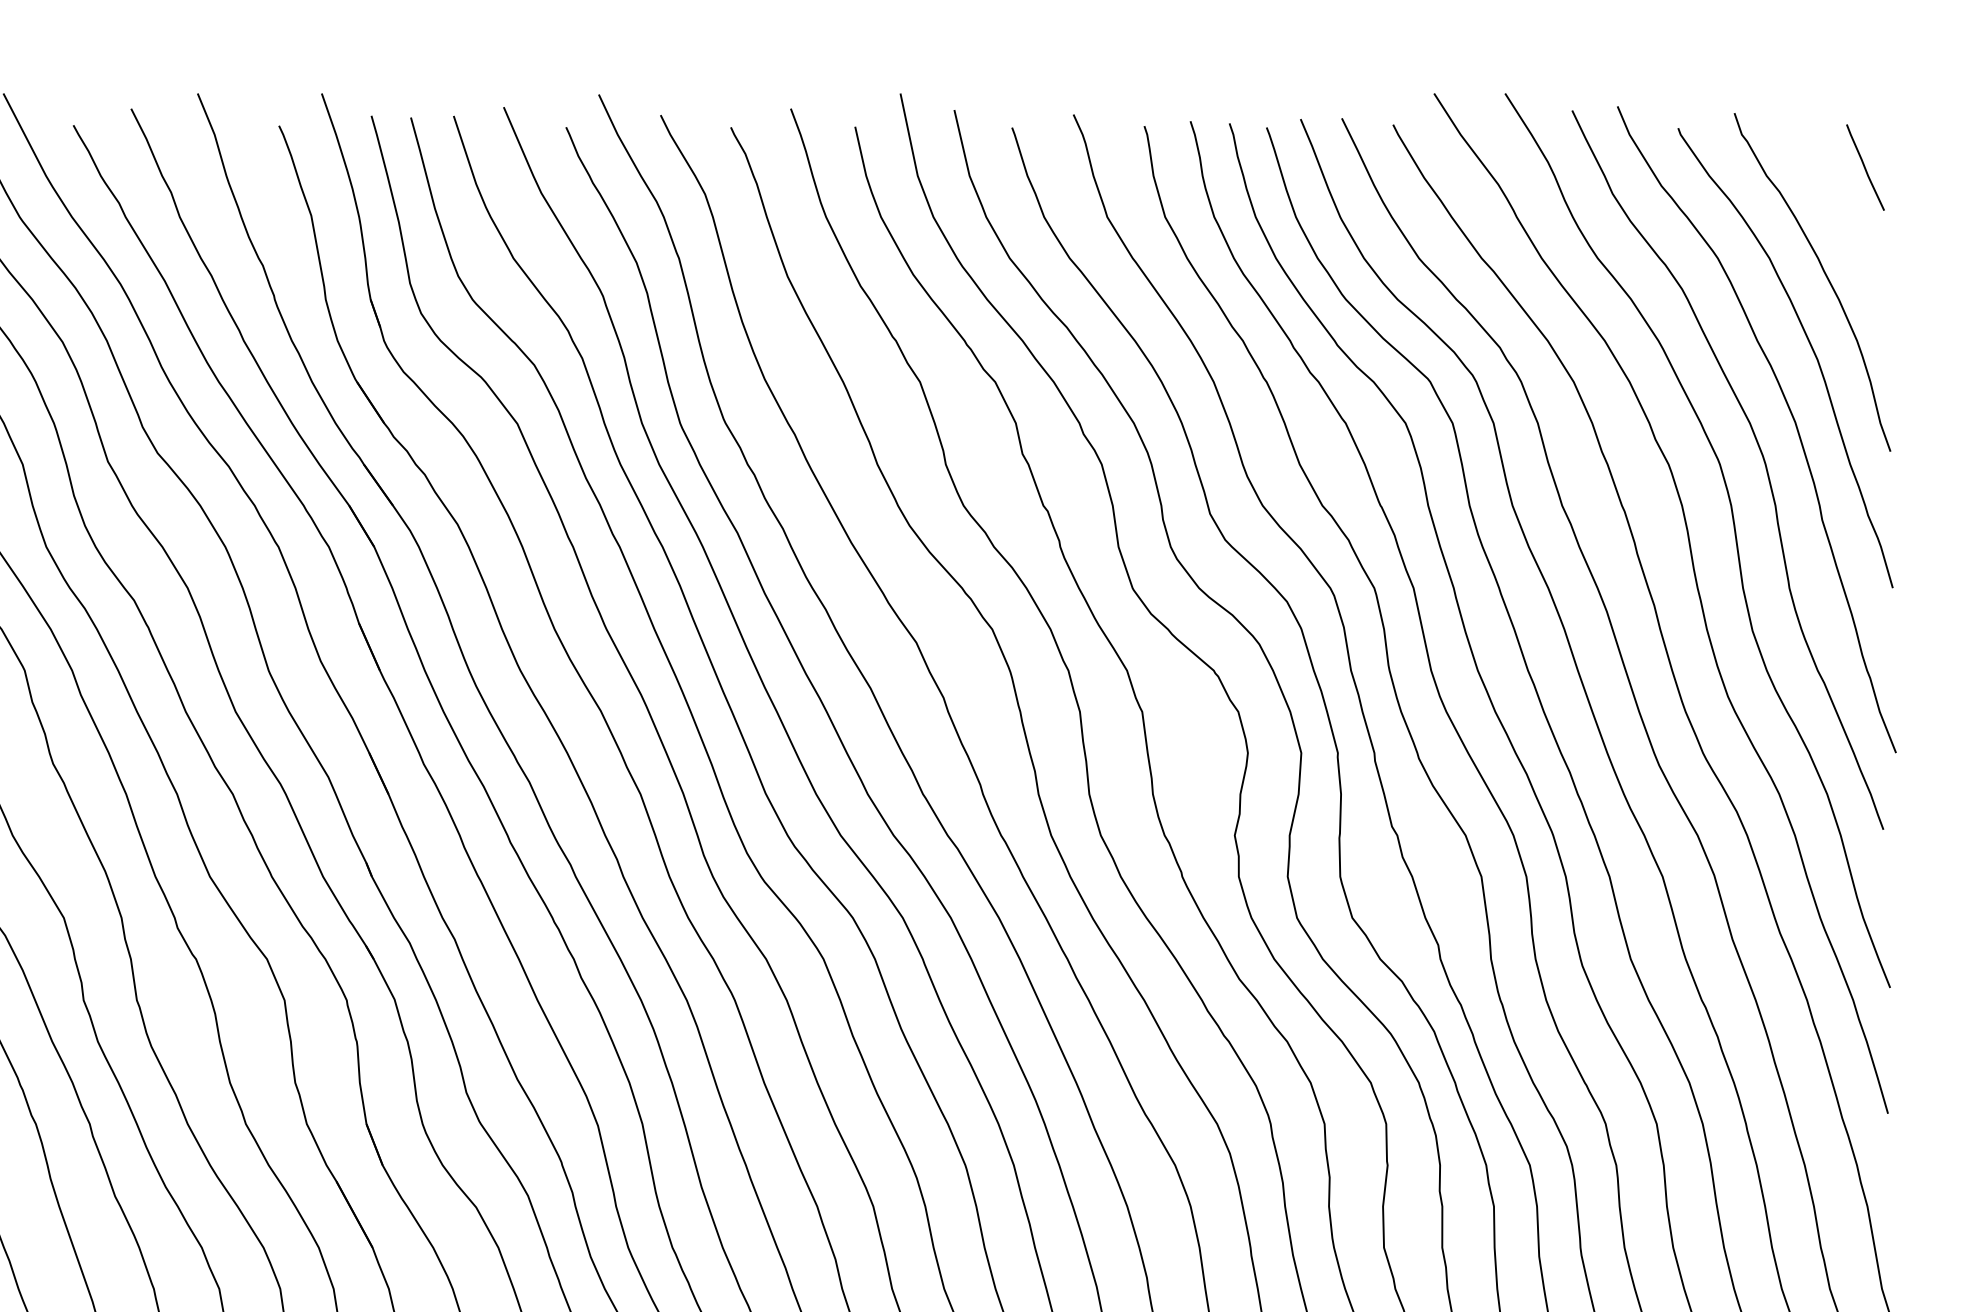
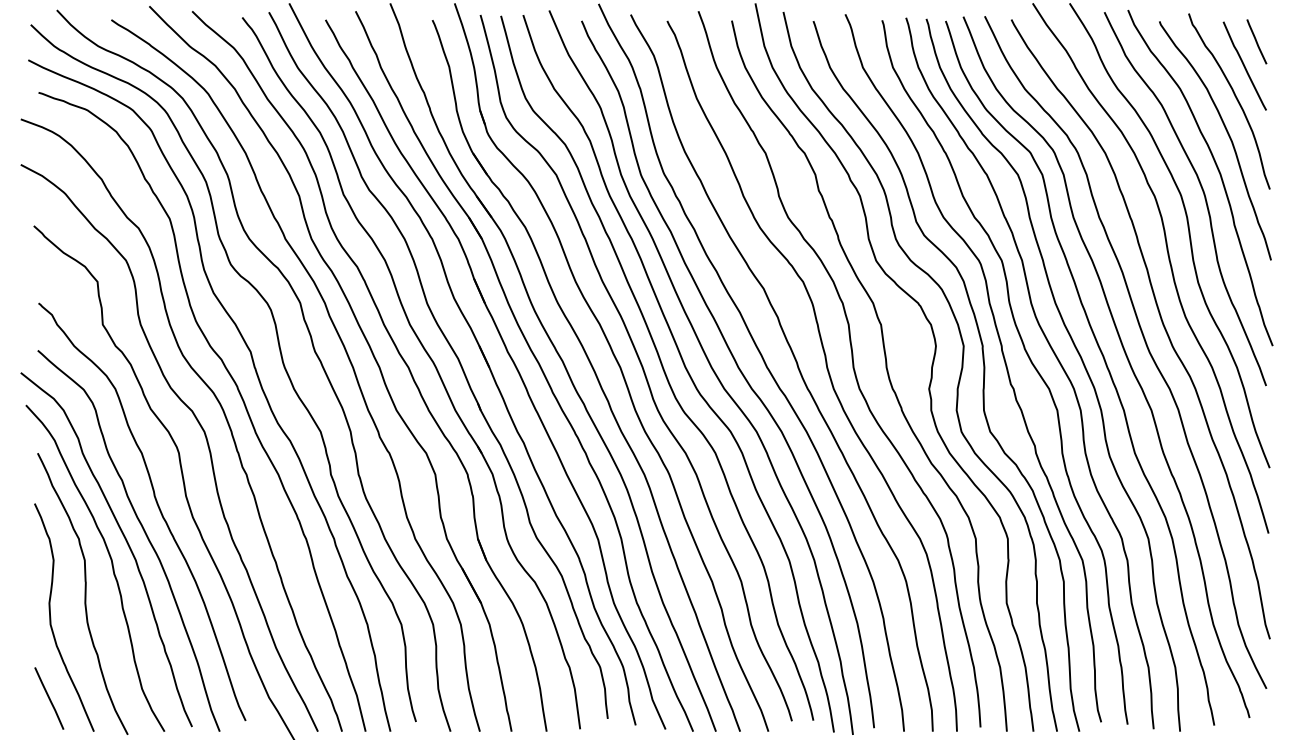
line: (1841, 213) -> (1244, 65), added

